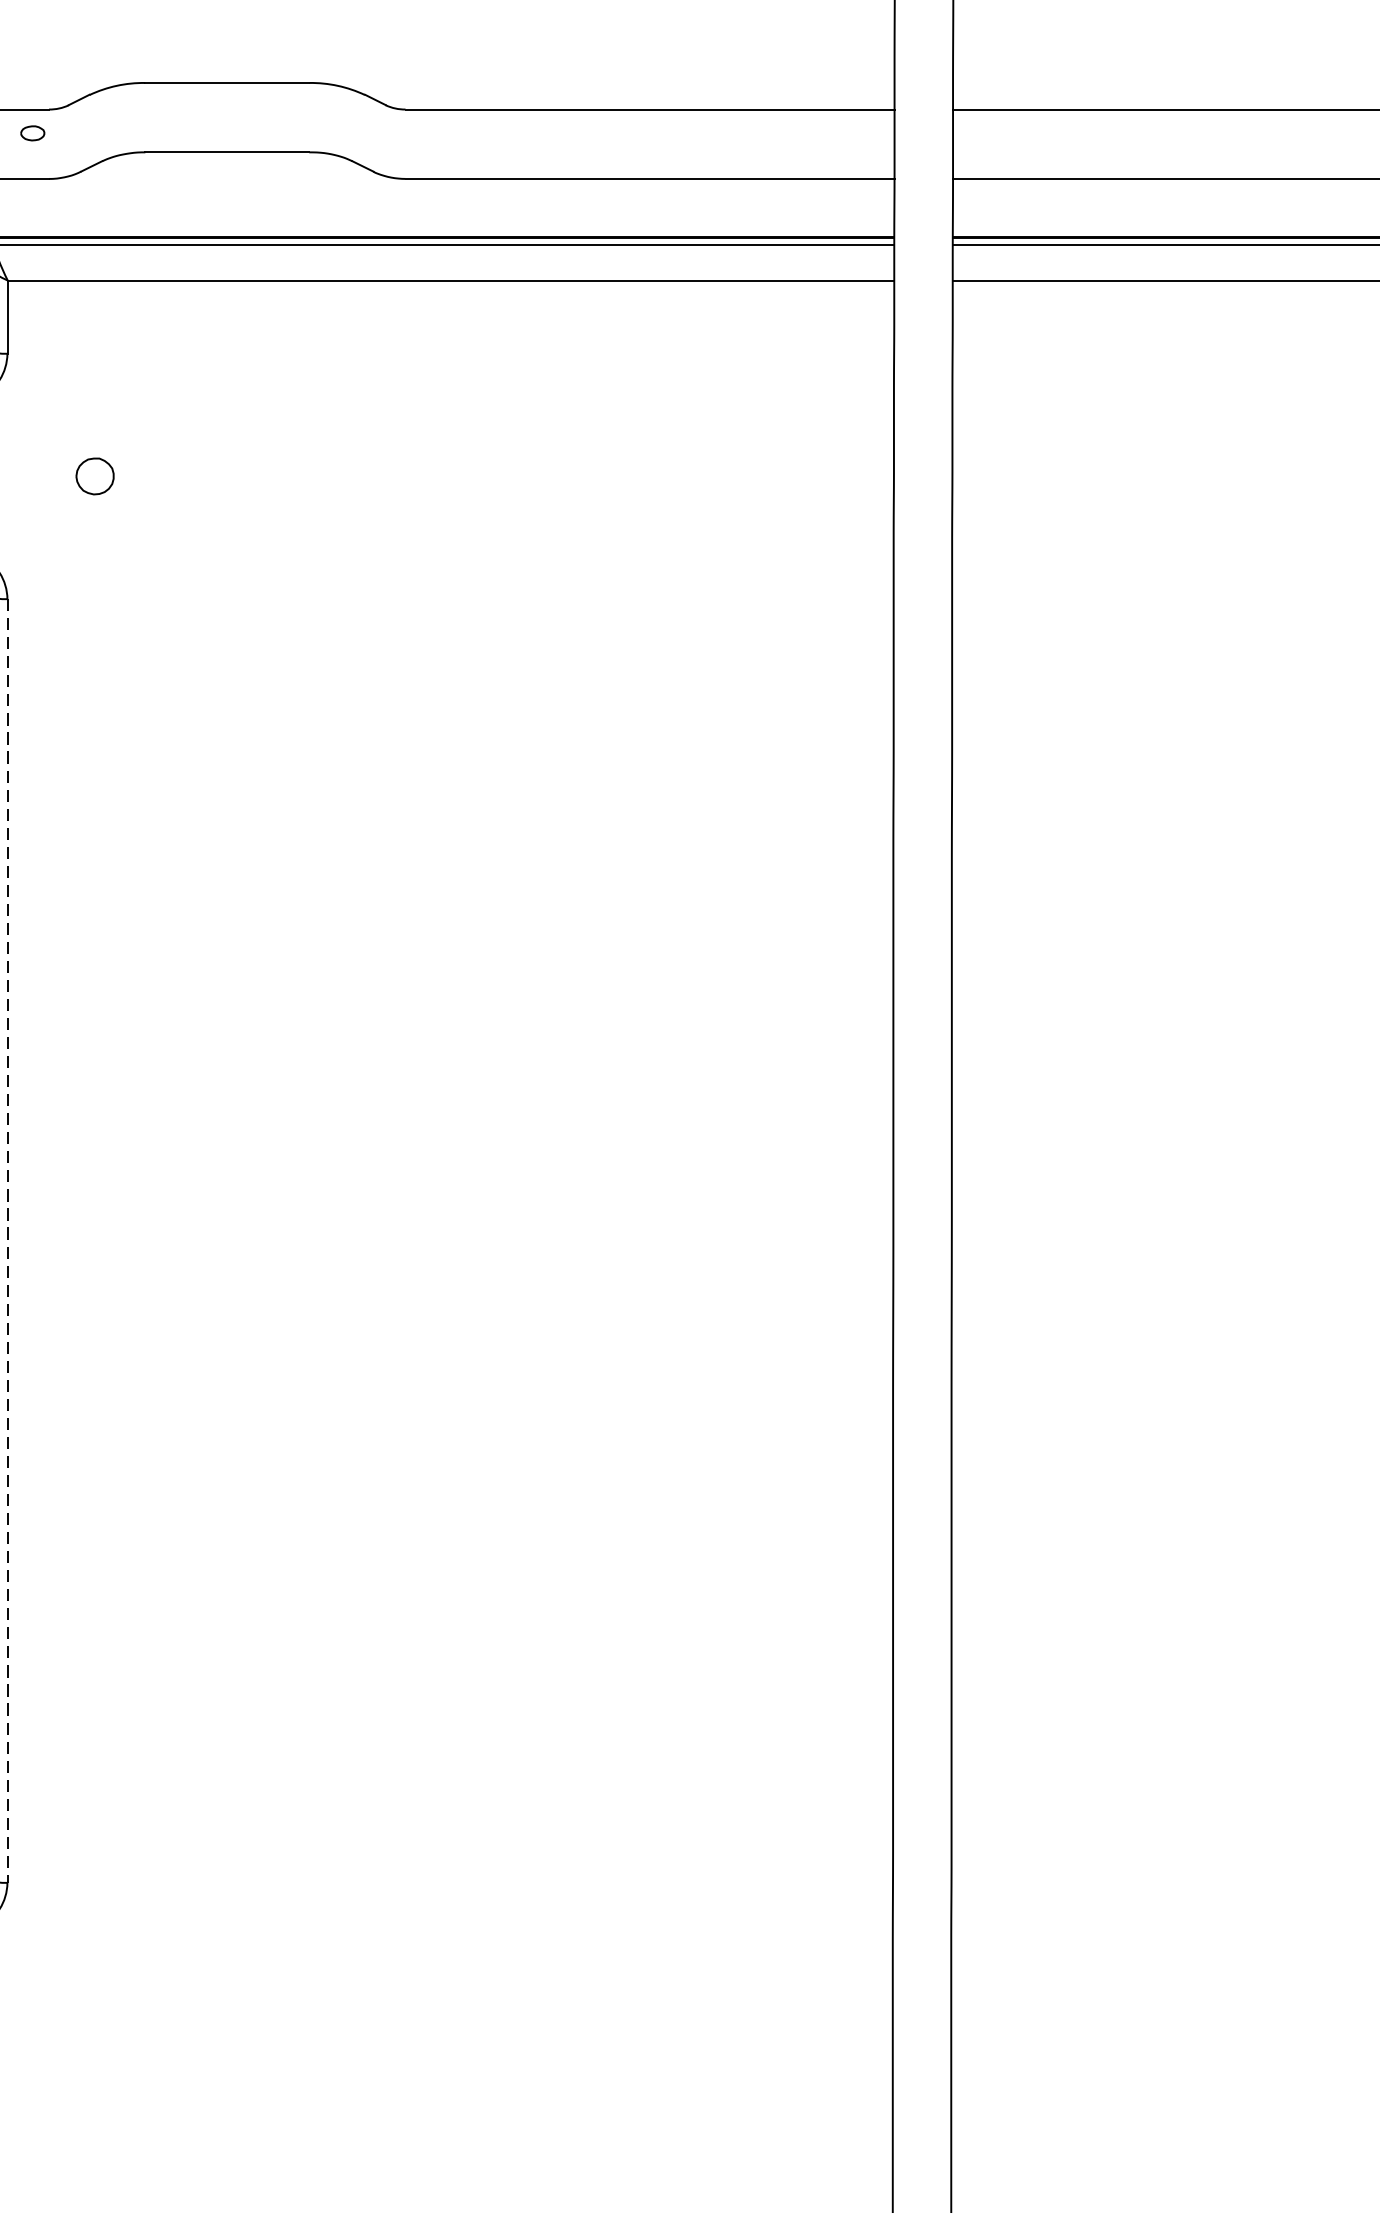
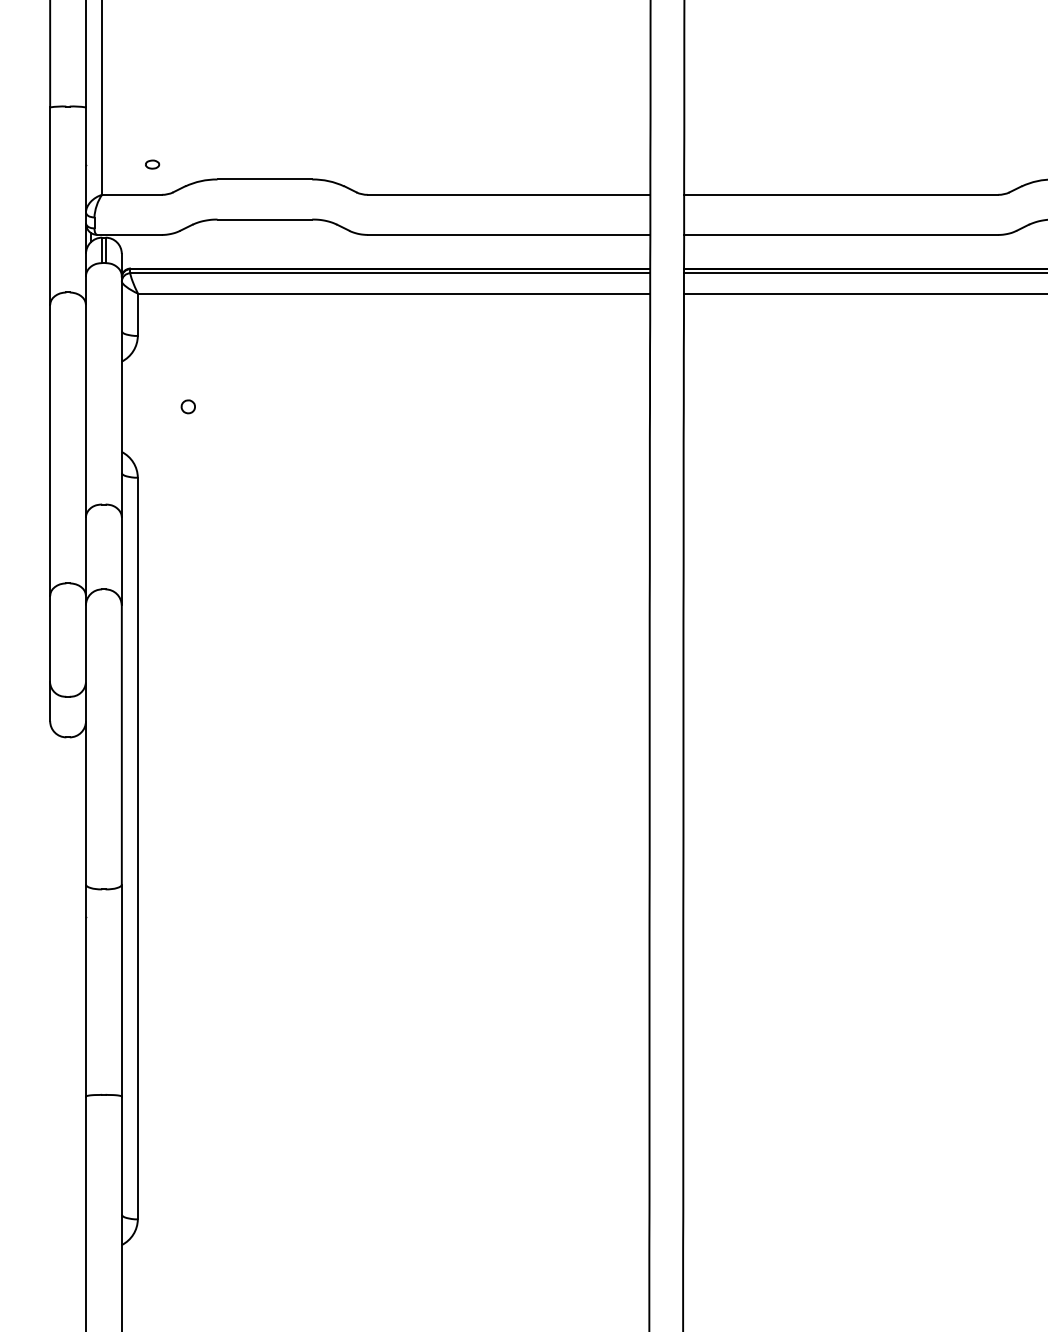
part: (32, 133) -> (152, 164), moved
part: (93, 475) -> (187, 406), size x0.62
line: (8, 1240) -> (138, 848), dashed -> solid

